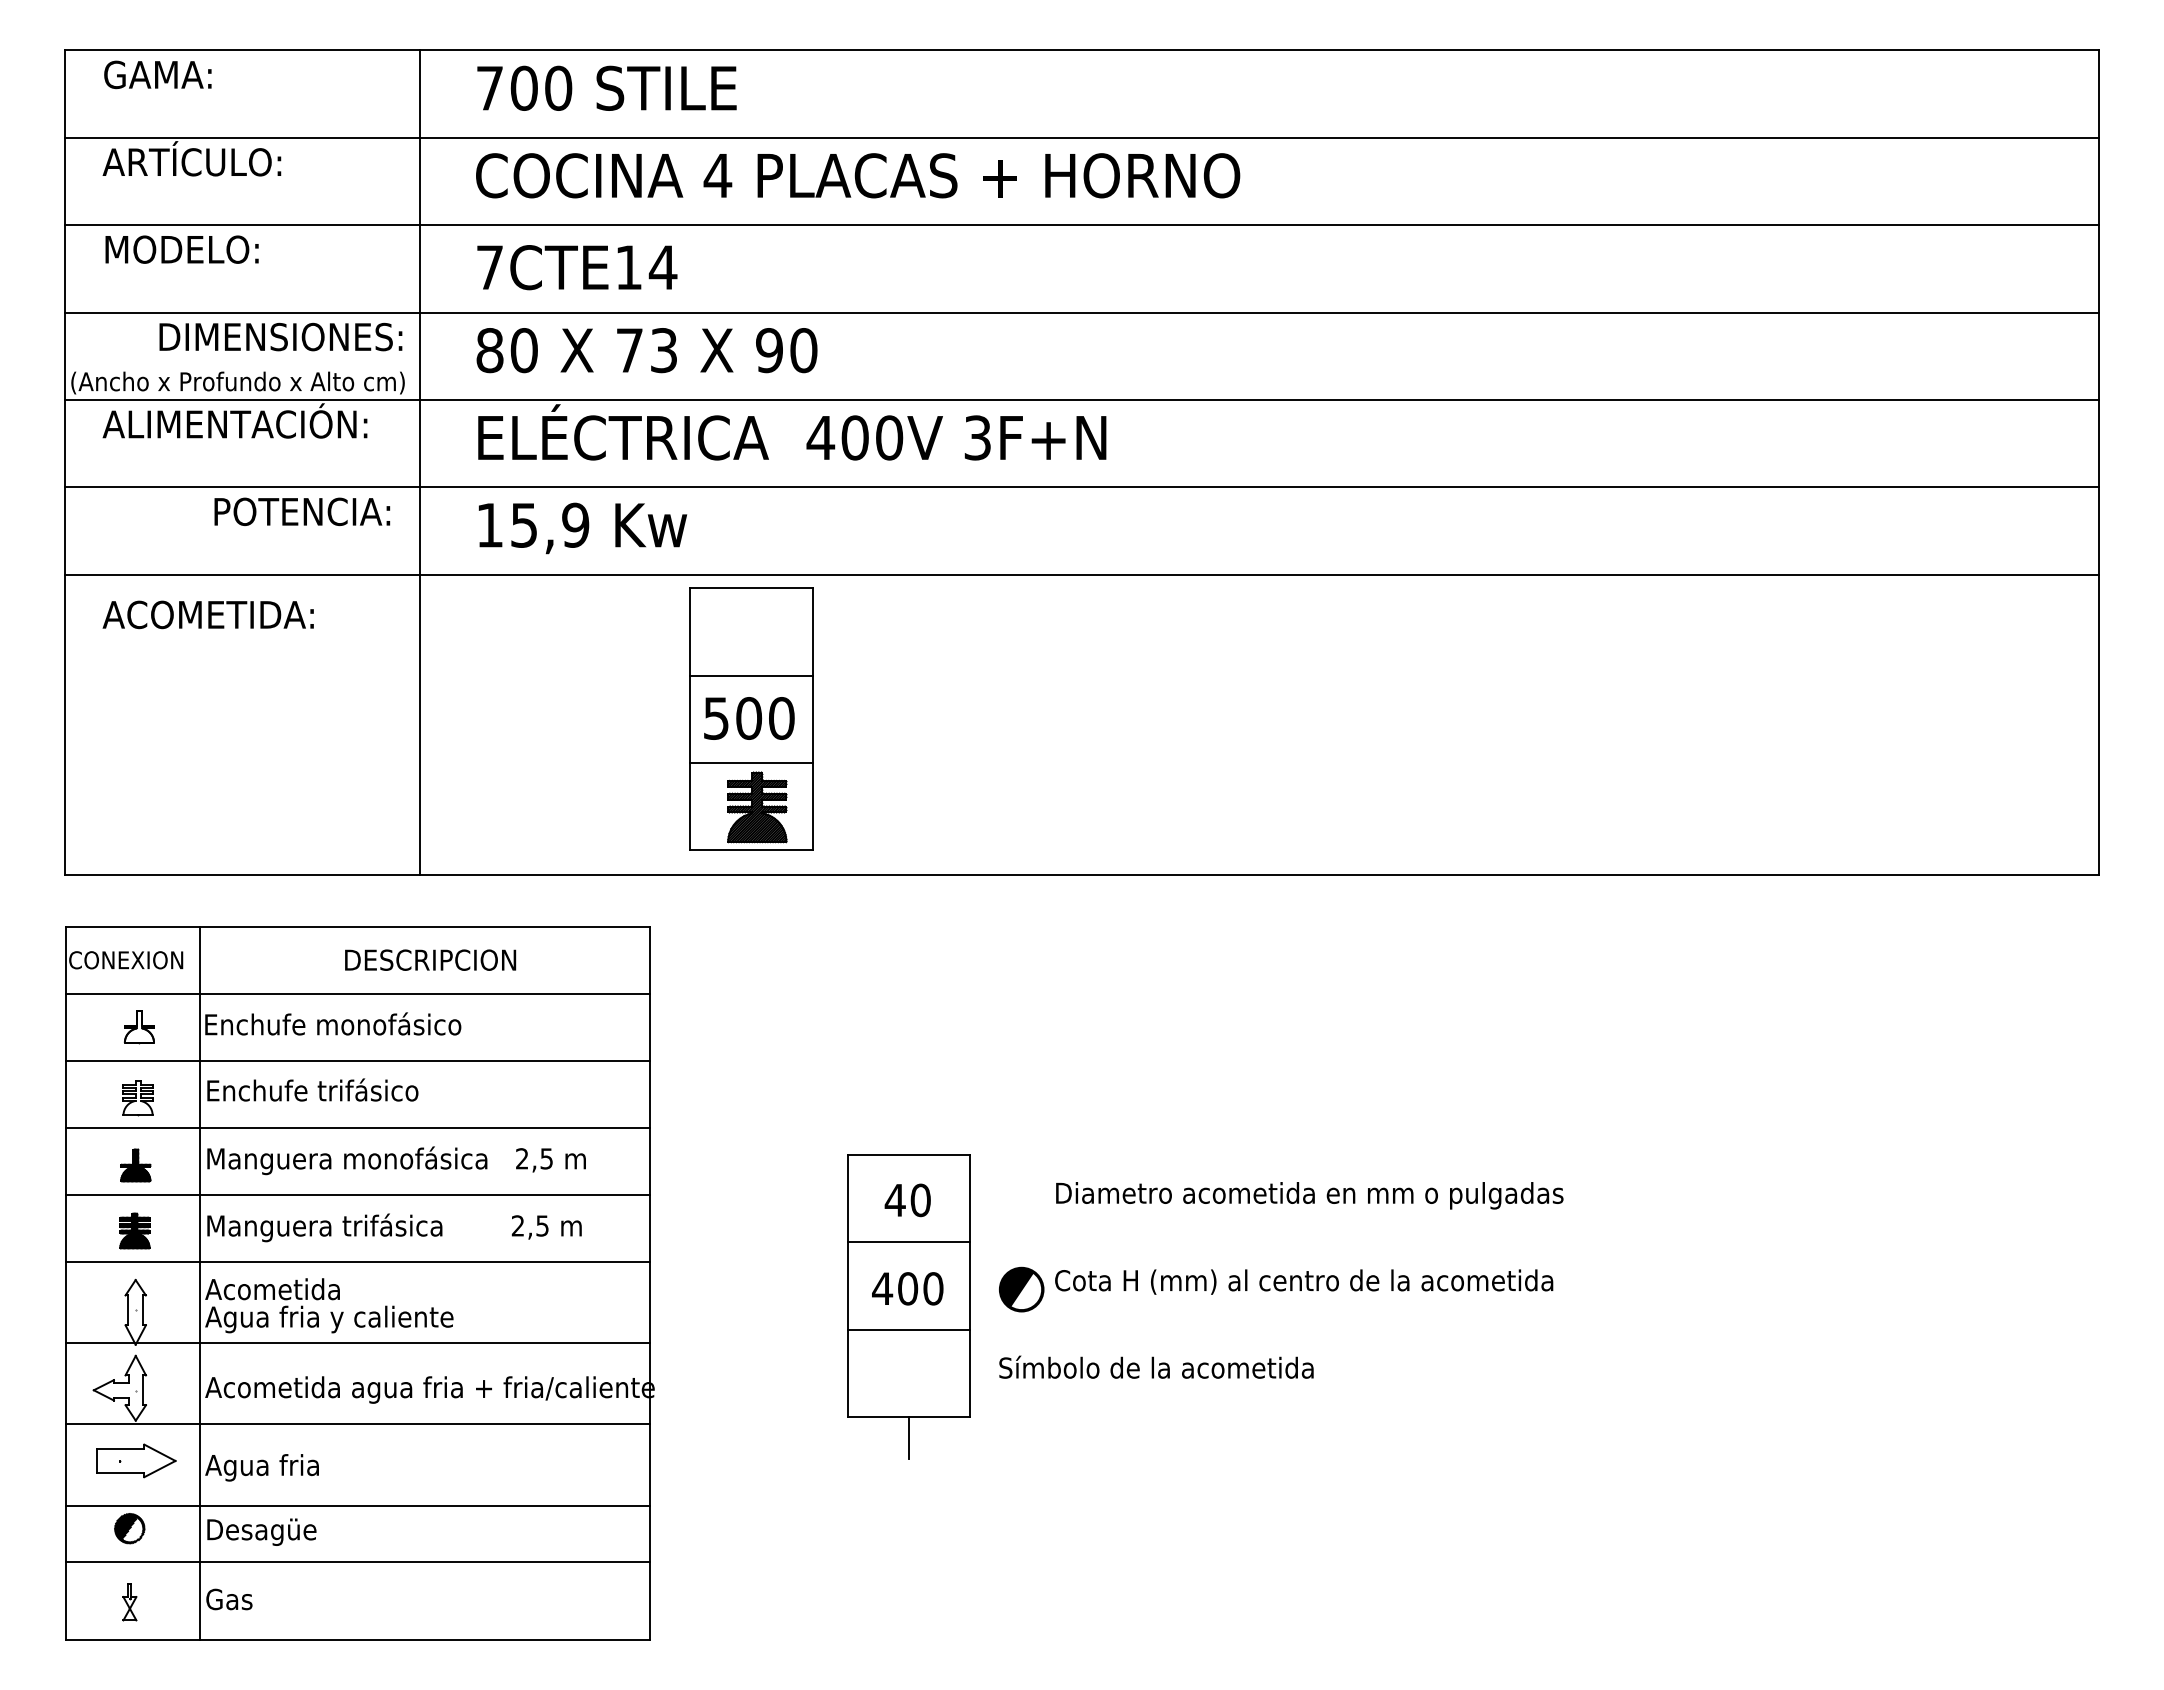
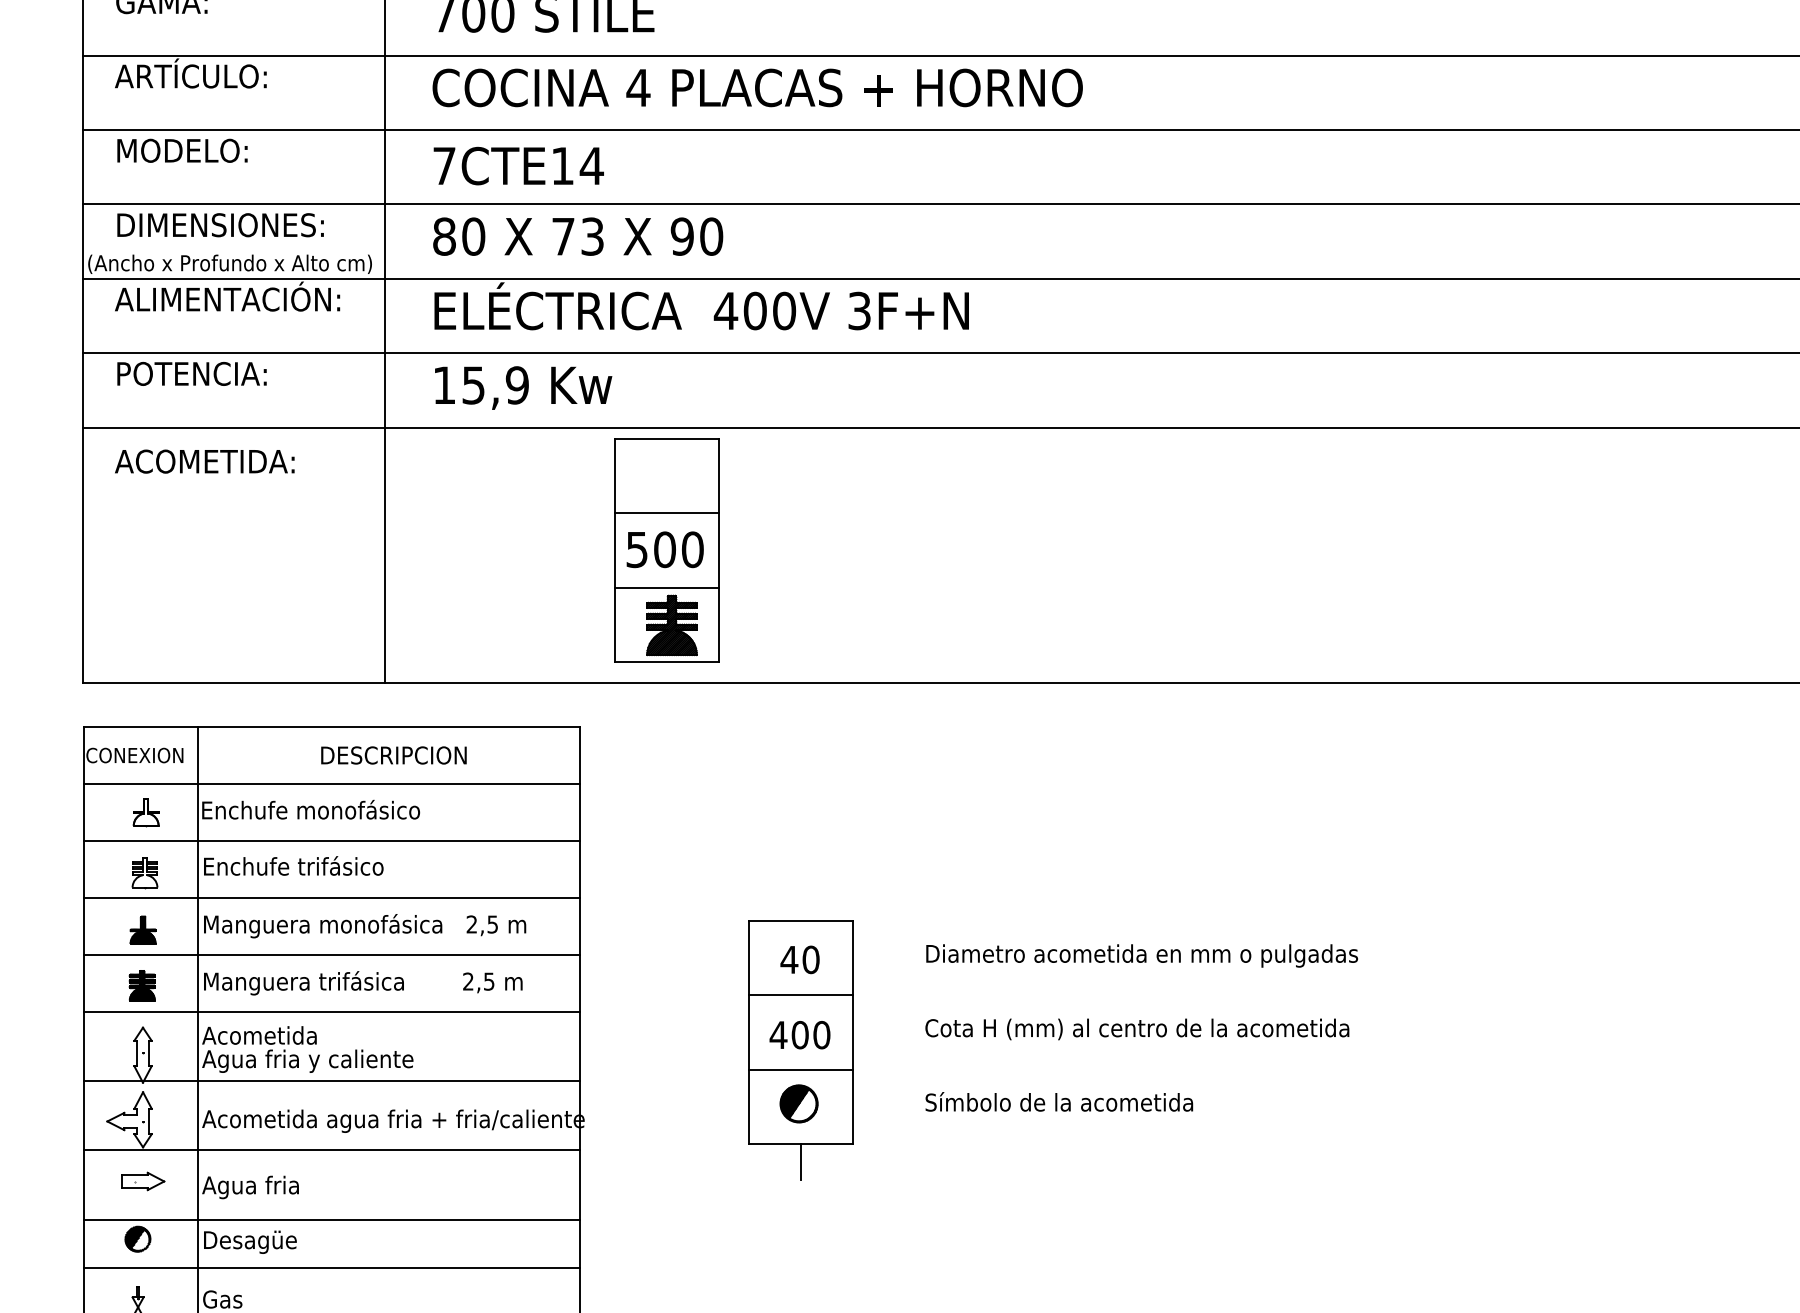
text: (280, 336) -> (220, 224), moved
text: (302, 511) -> (192, 373), moved
part: (1021, 1289) -> (798, 1103), moved
text: (1156, 1366) -> (1059, 1101), moved
part: (135, 1460) -> (142, 1181), size x0.62

